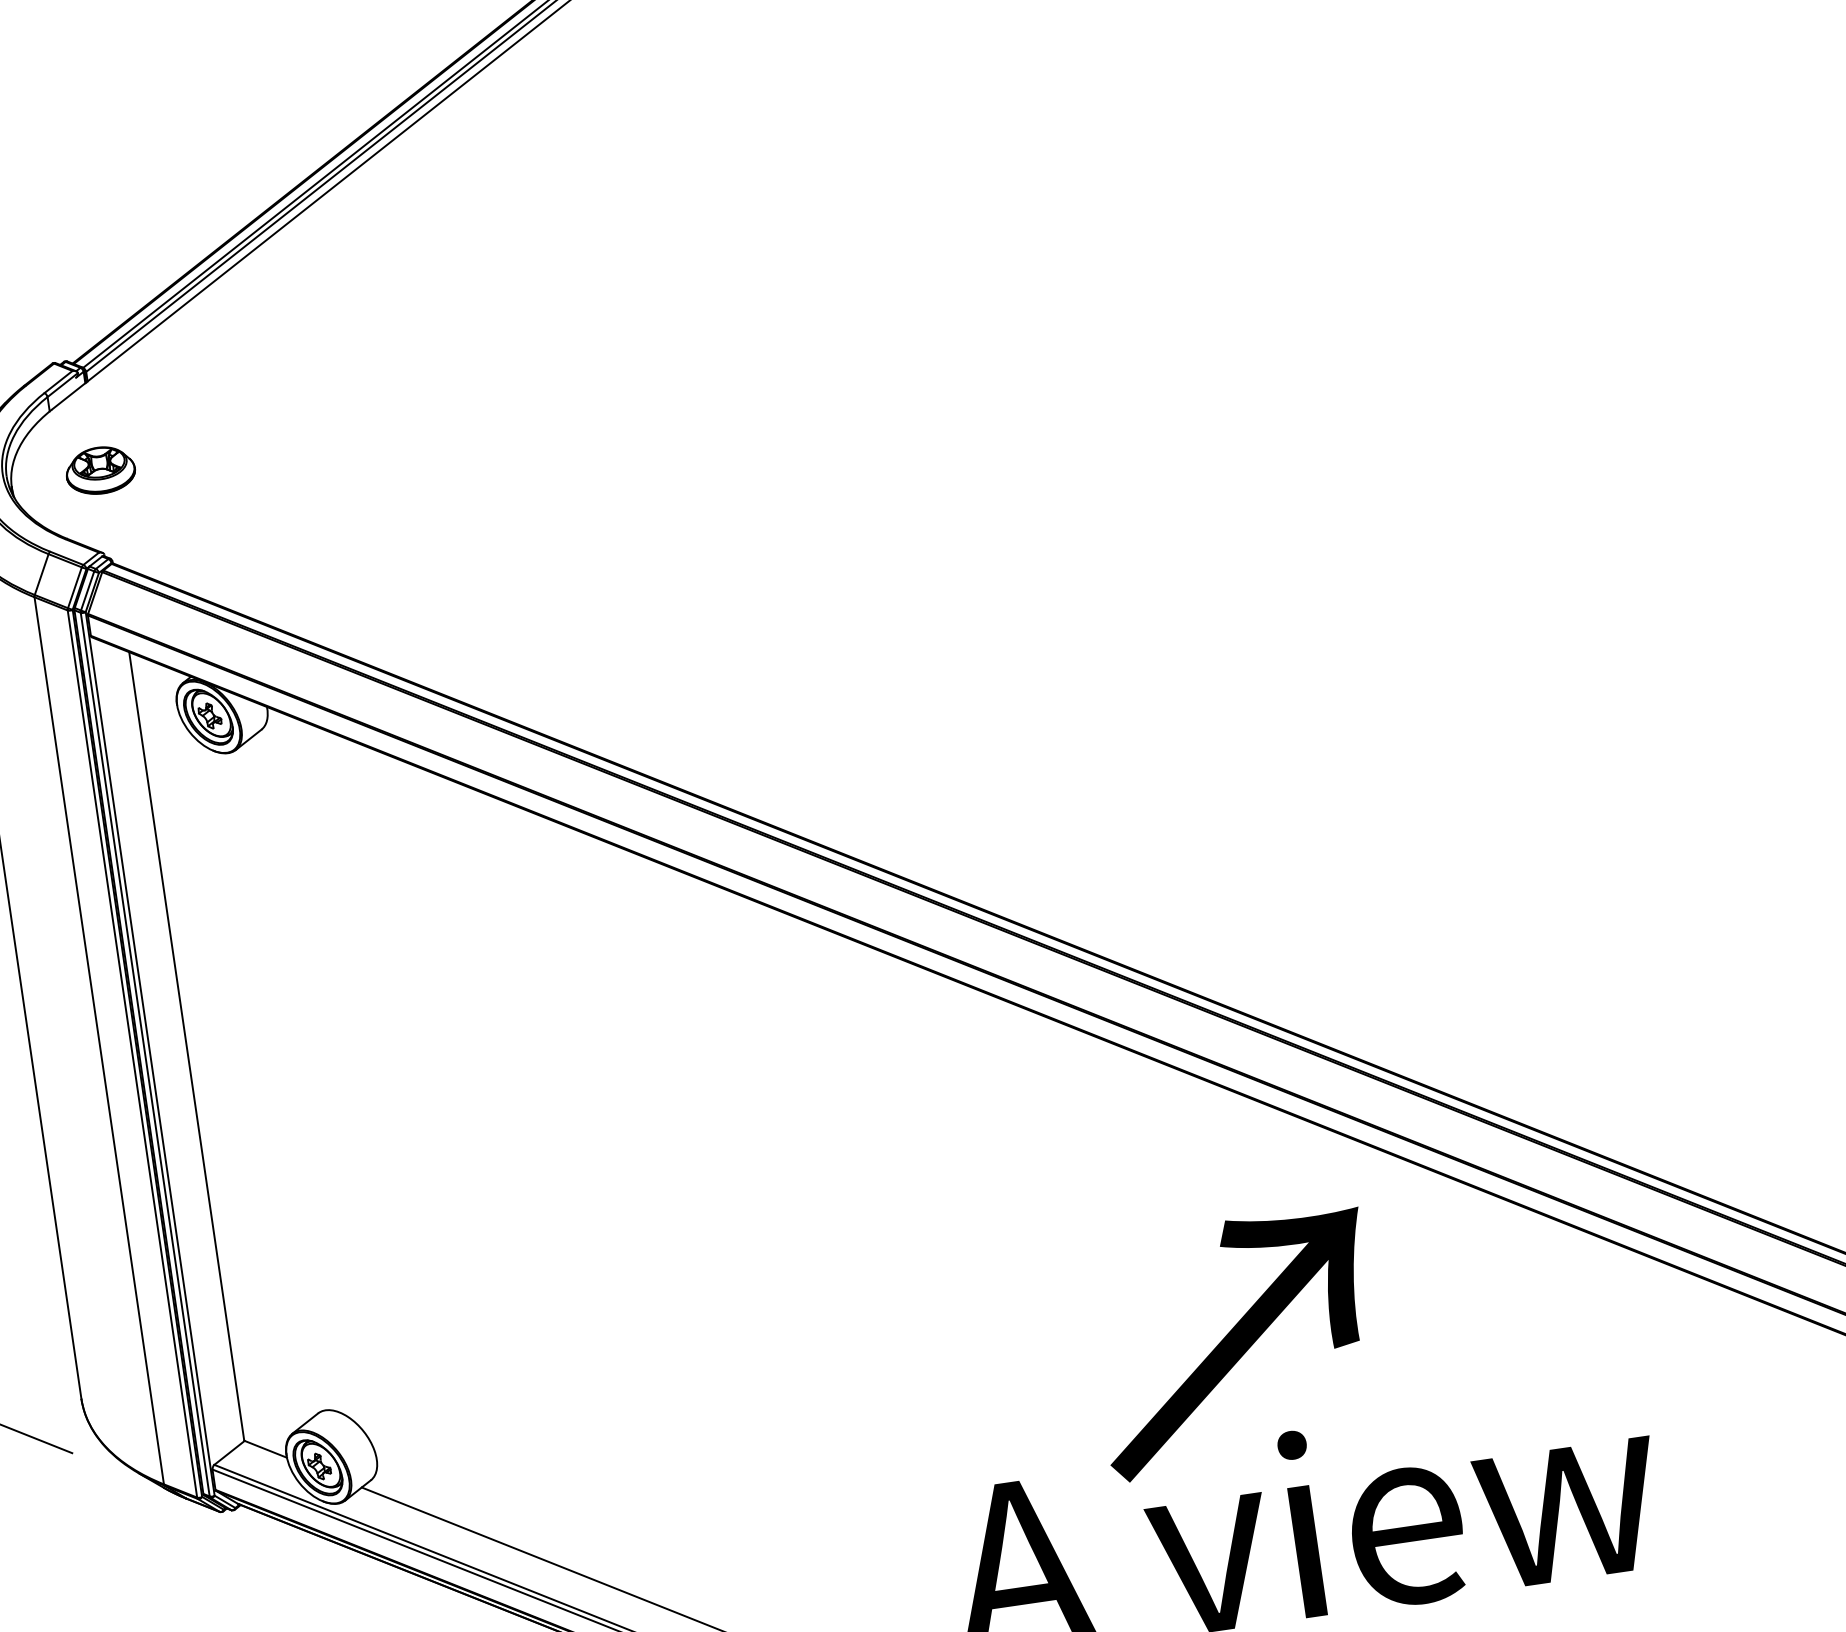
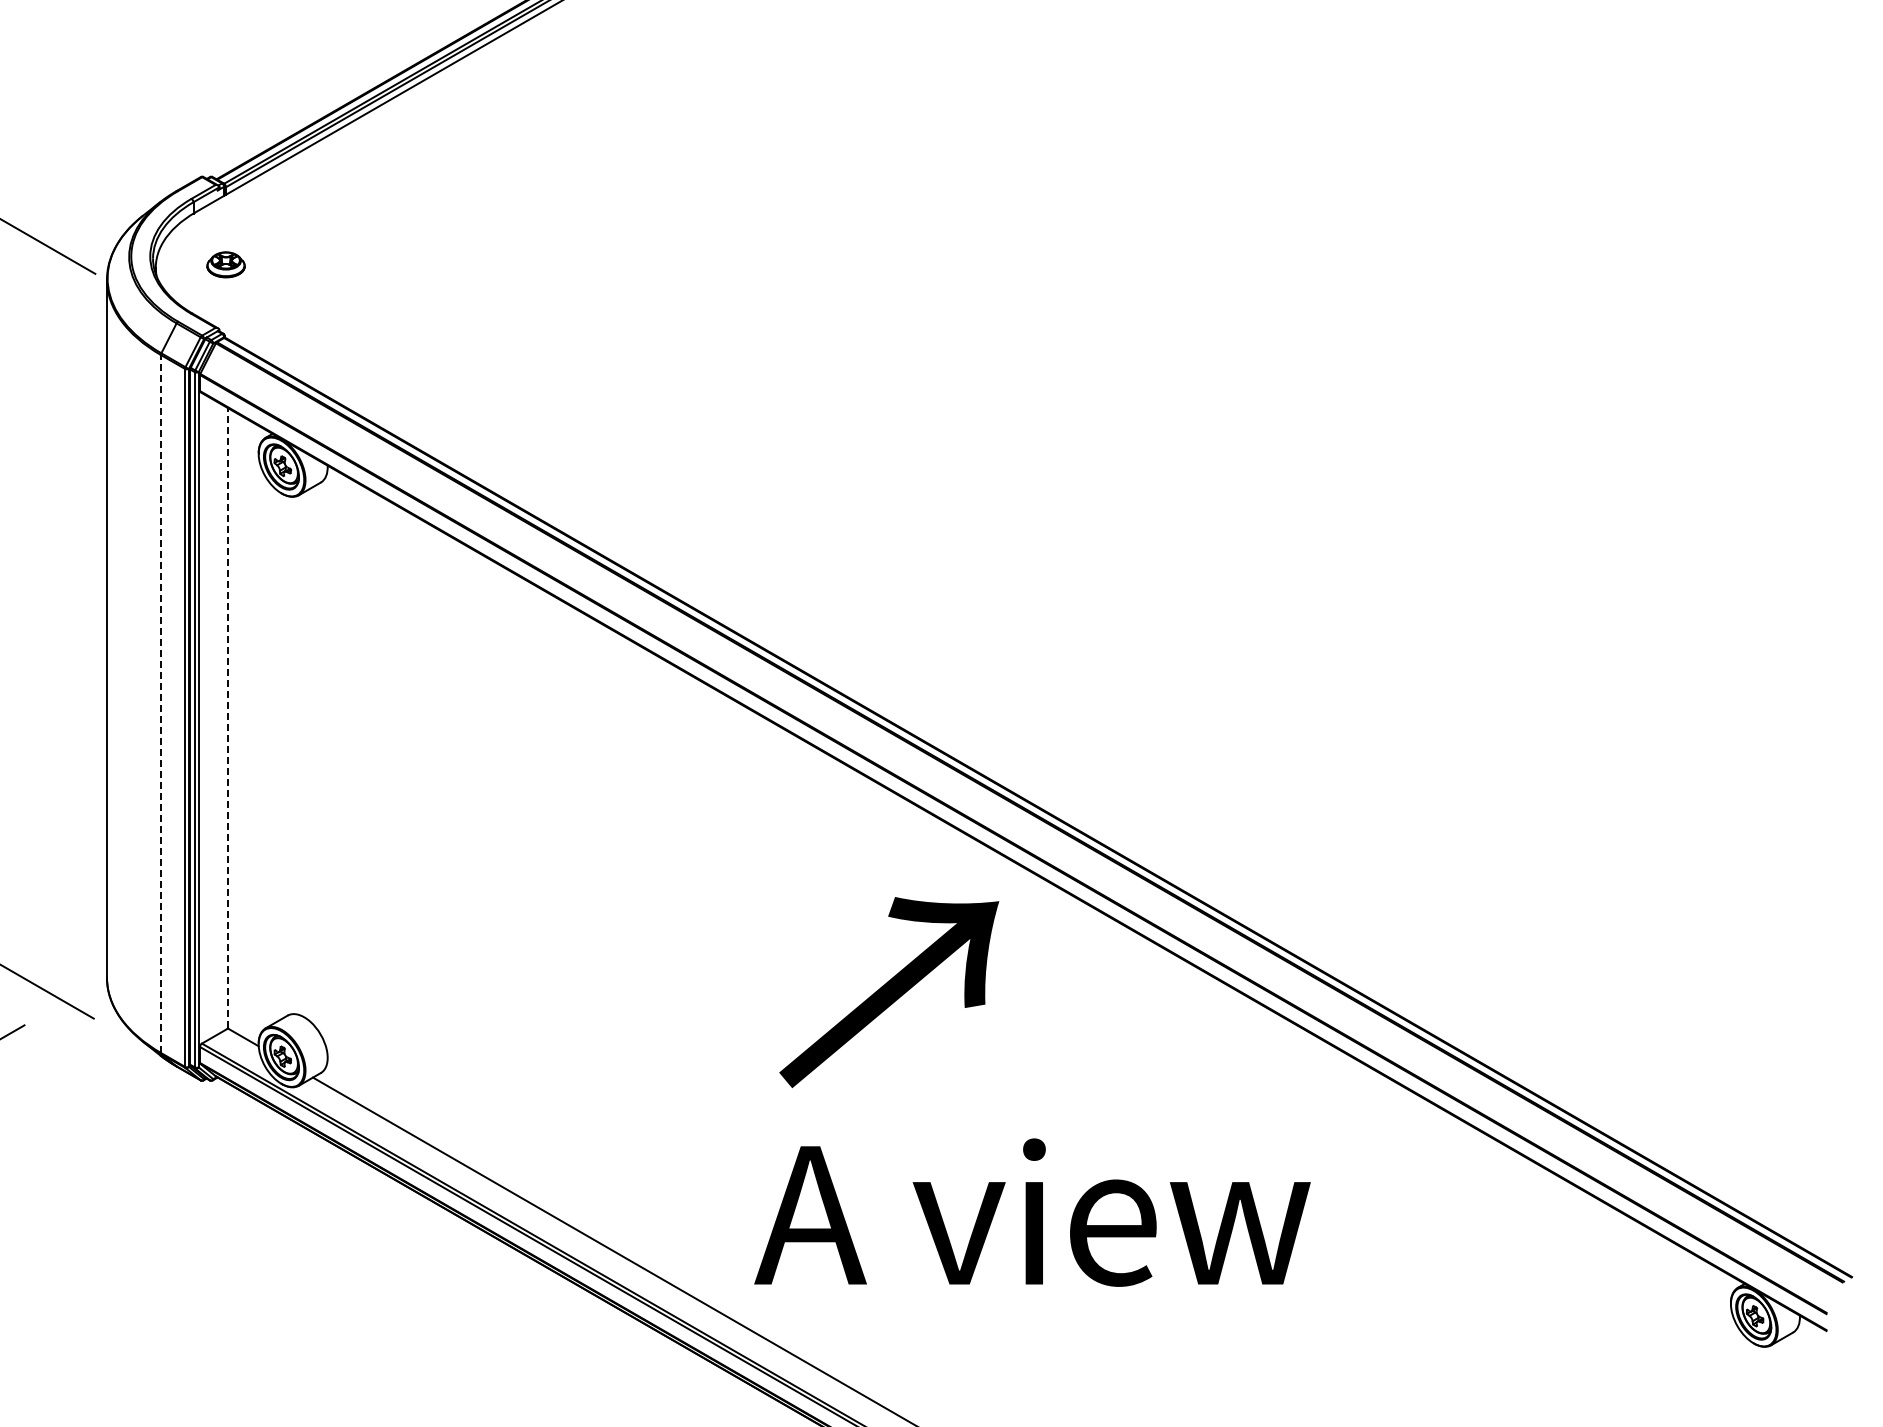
part: (99, 470) -> (225, 264), size x0.7
line: (98, 1040) -> (160, 703), solid -> dashed
line: (186, 1045) -> (227, 717), solid -> dashed
text: (1235, 1343) -> (889, 992), moved

